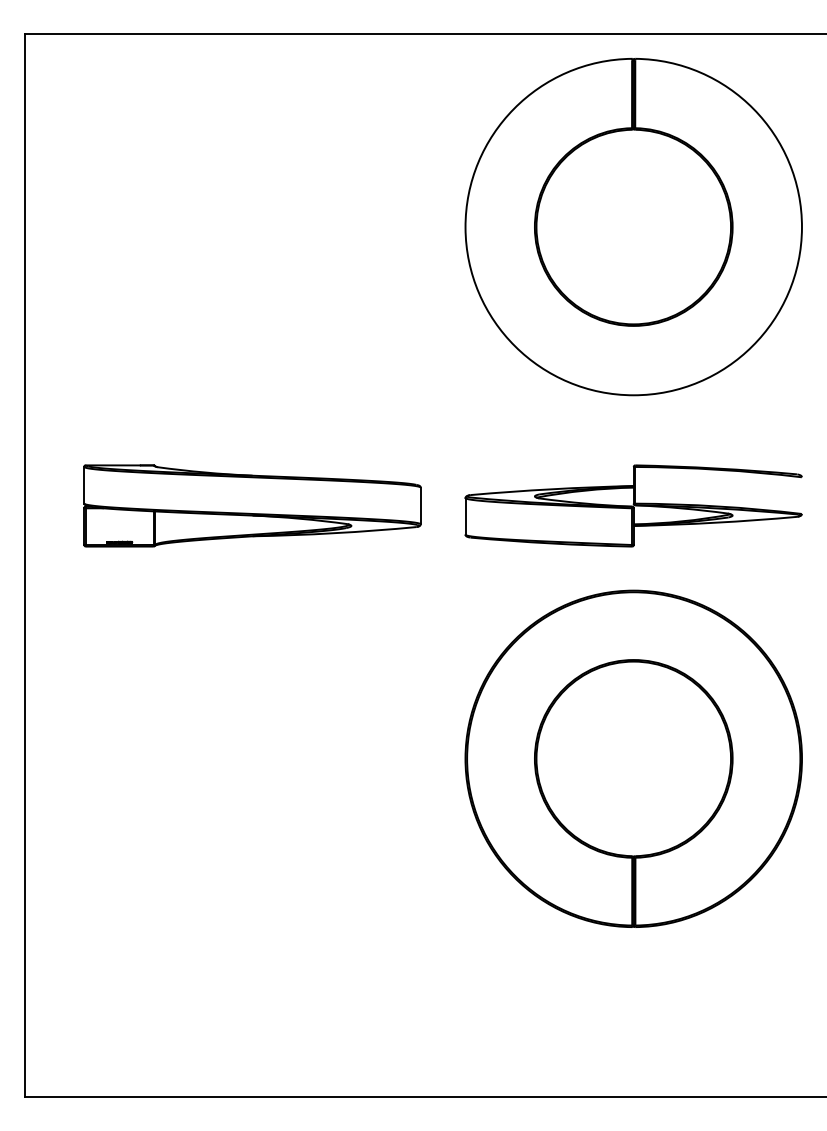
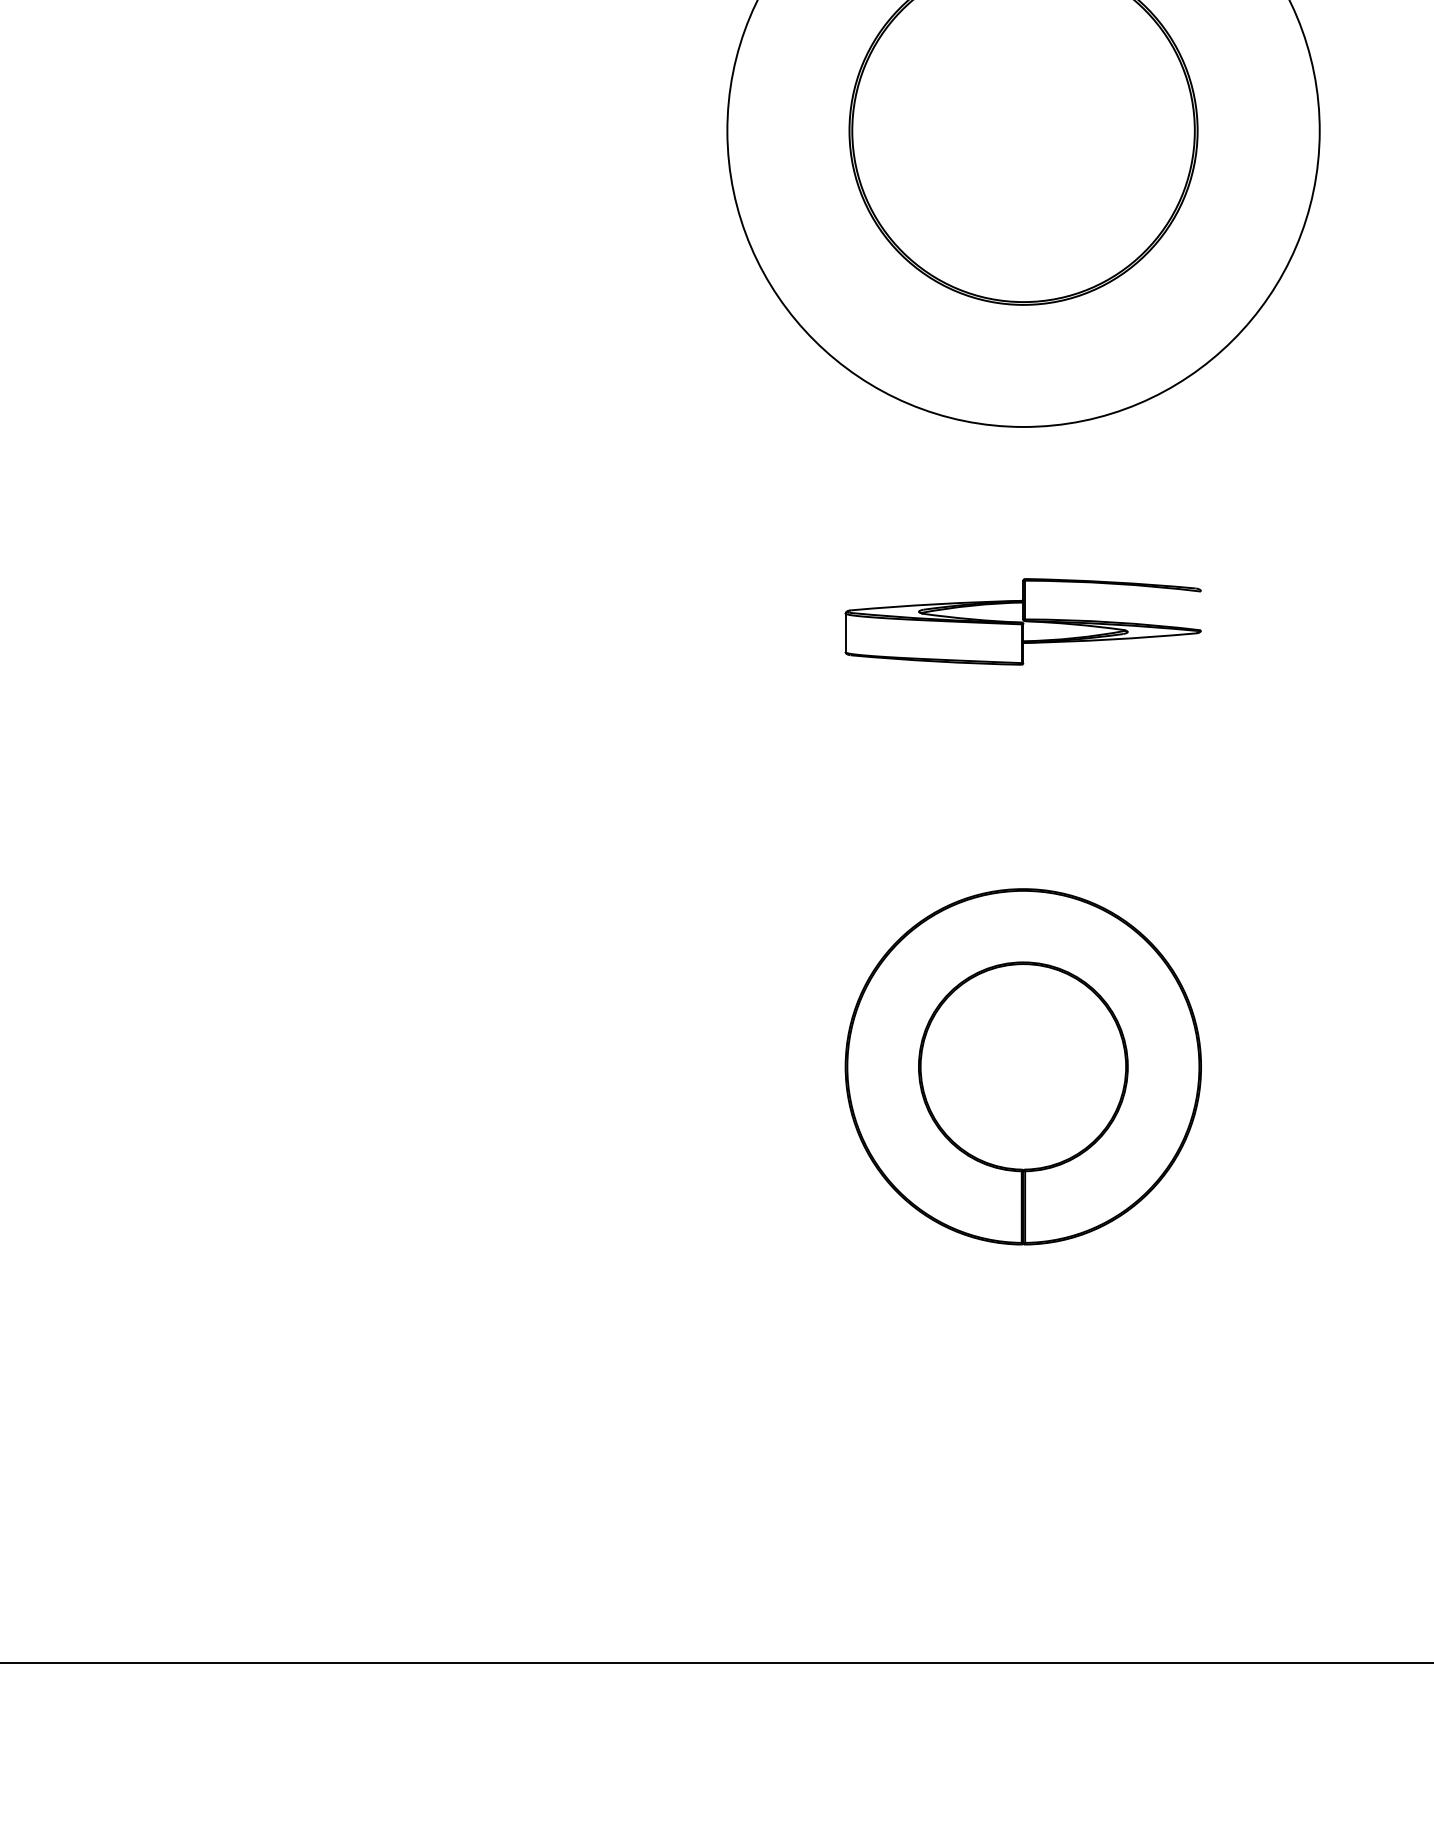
part: (252, 505) -> (352, 621), removed
part: (633, 505) -> (1023, 621), size x0.6
part: (633, 758) -> (1023, 1066), size x0.6

